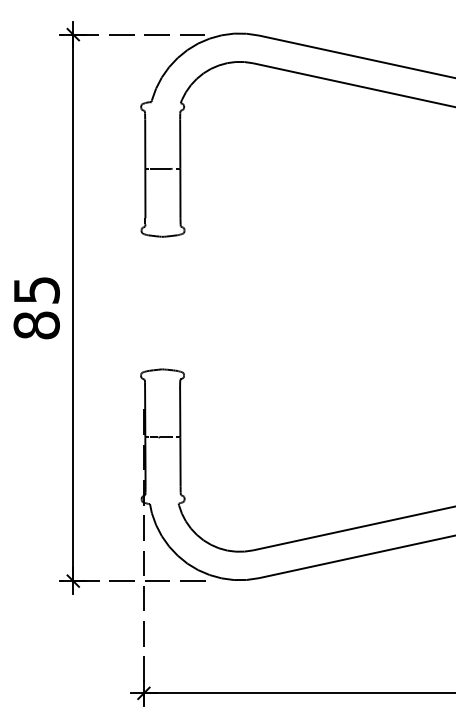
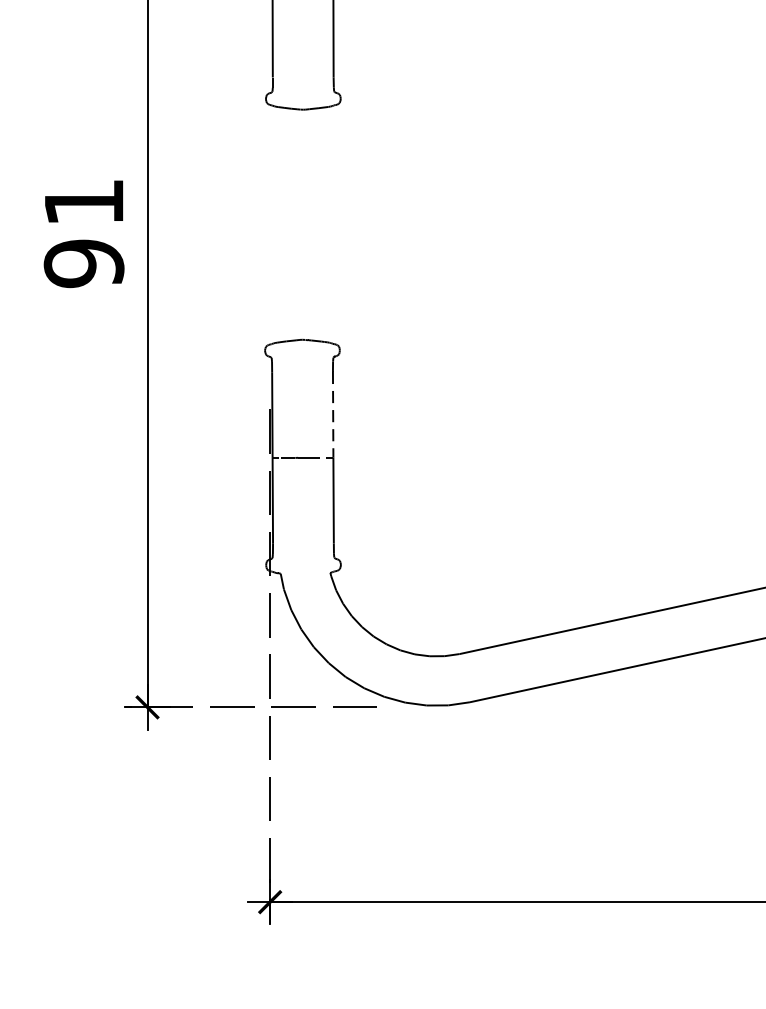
text: (36, 308) -> (83, 234), 85 -> 91
line: (180, 412) -> (333, 414), solid -> dashed

